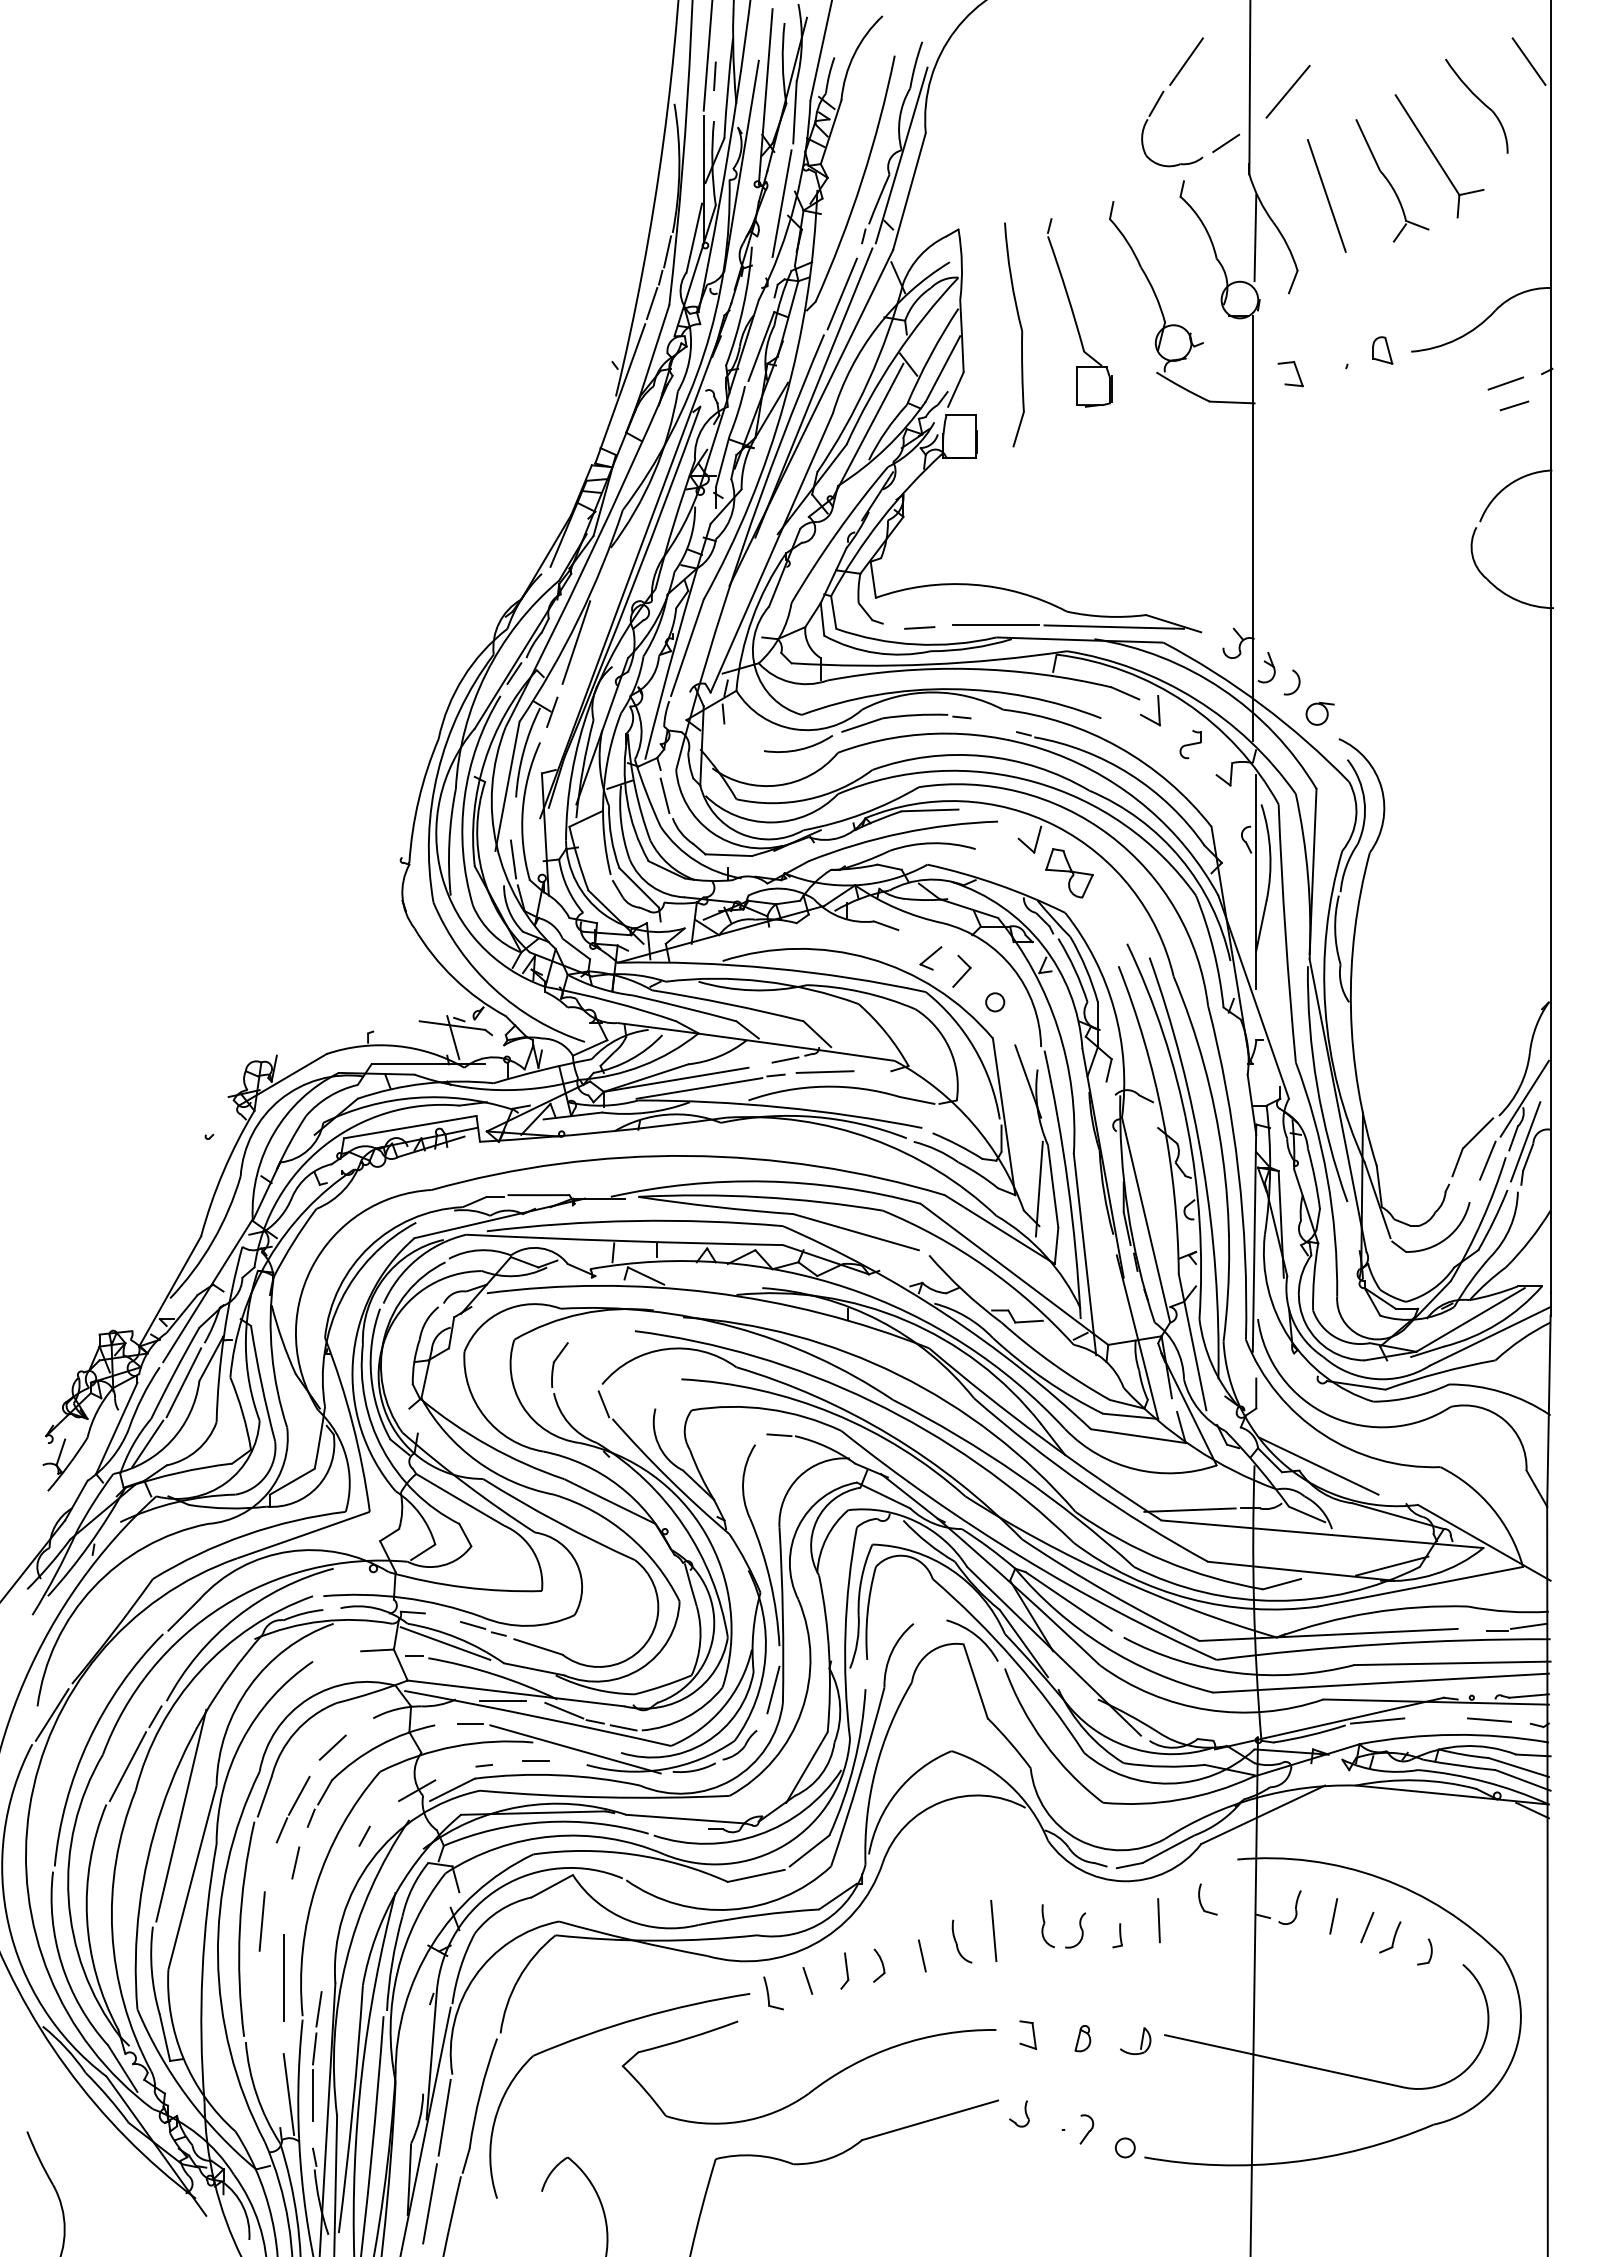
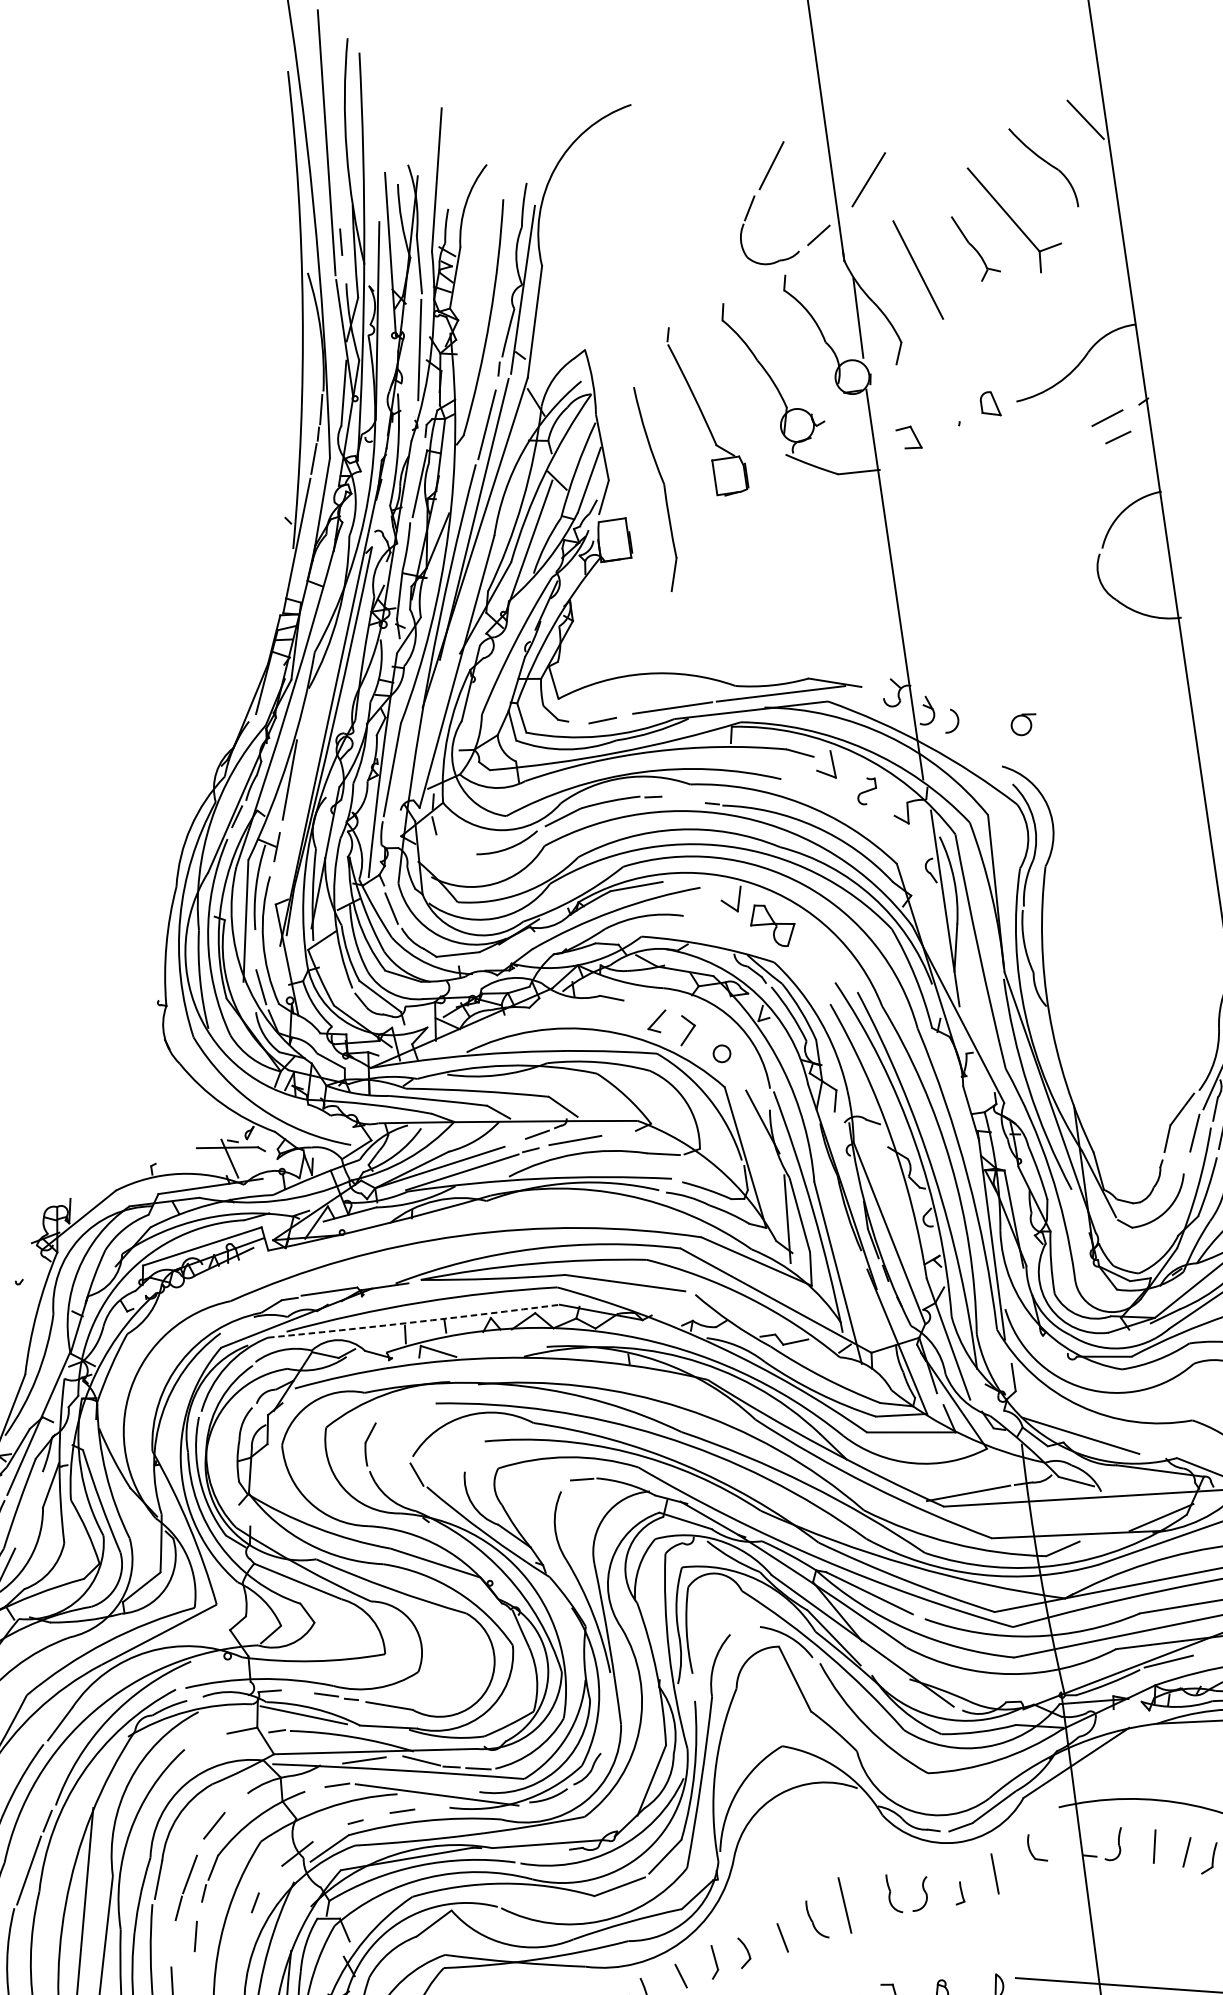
part: (1392, 180) -> (976, 247), size x0.6
part: (1021, 334) -> (664, 487), moved
part: (1319, 713) -> (1023, 724), moved
arc: (624, 1241) -> (414, 1322), solid -> dashed
line: (183, 1382) -> (28, 1510), removed
line: (773, 1689) -> (610, 1713), removed

